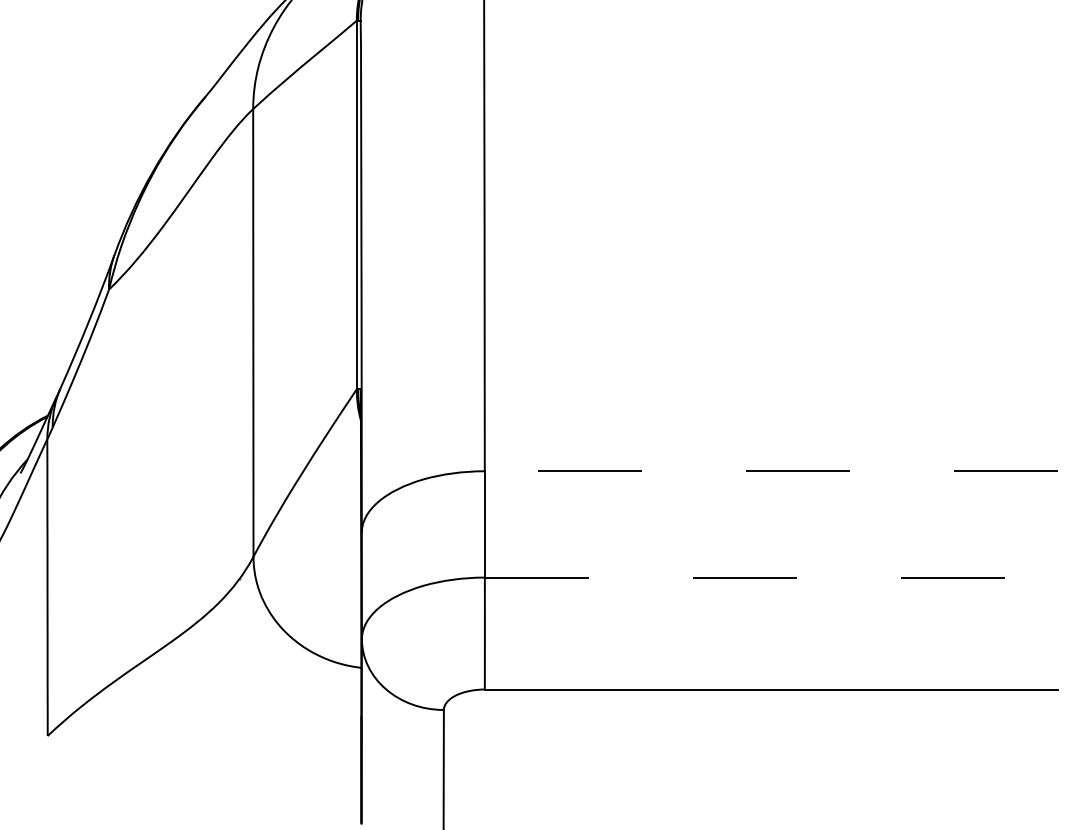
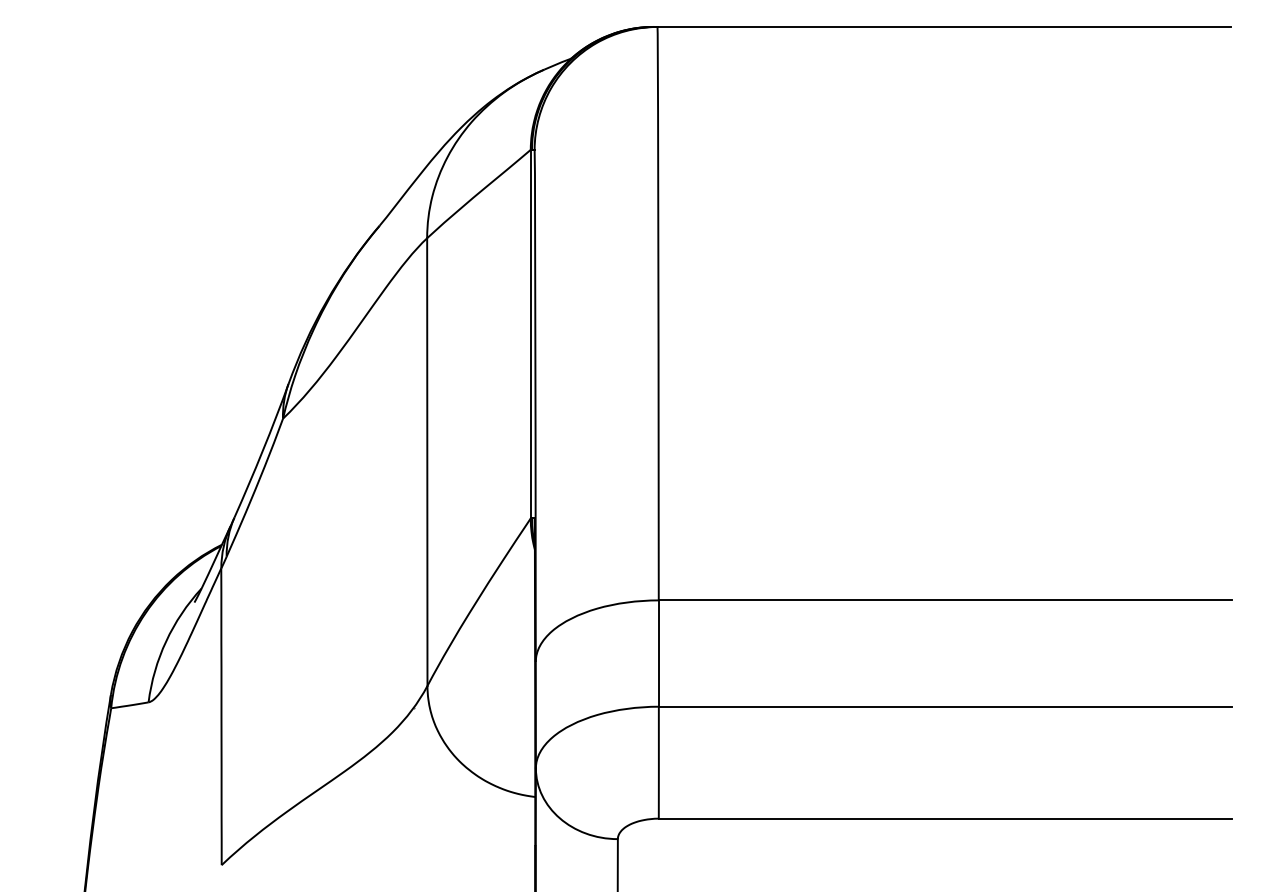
line: (771, 471) -> (945, 600), dashed -> solid
line: (771, 577) -> (945, 706), dashed -> solid

